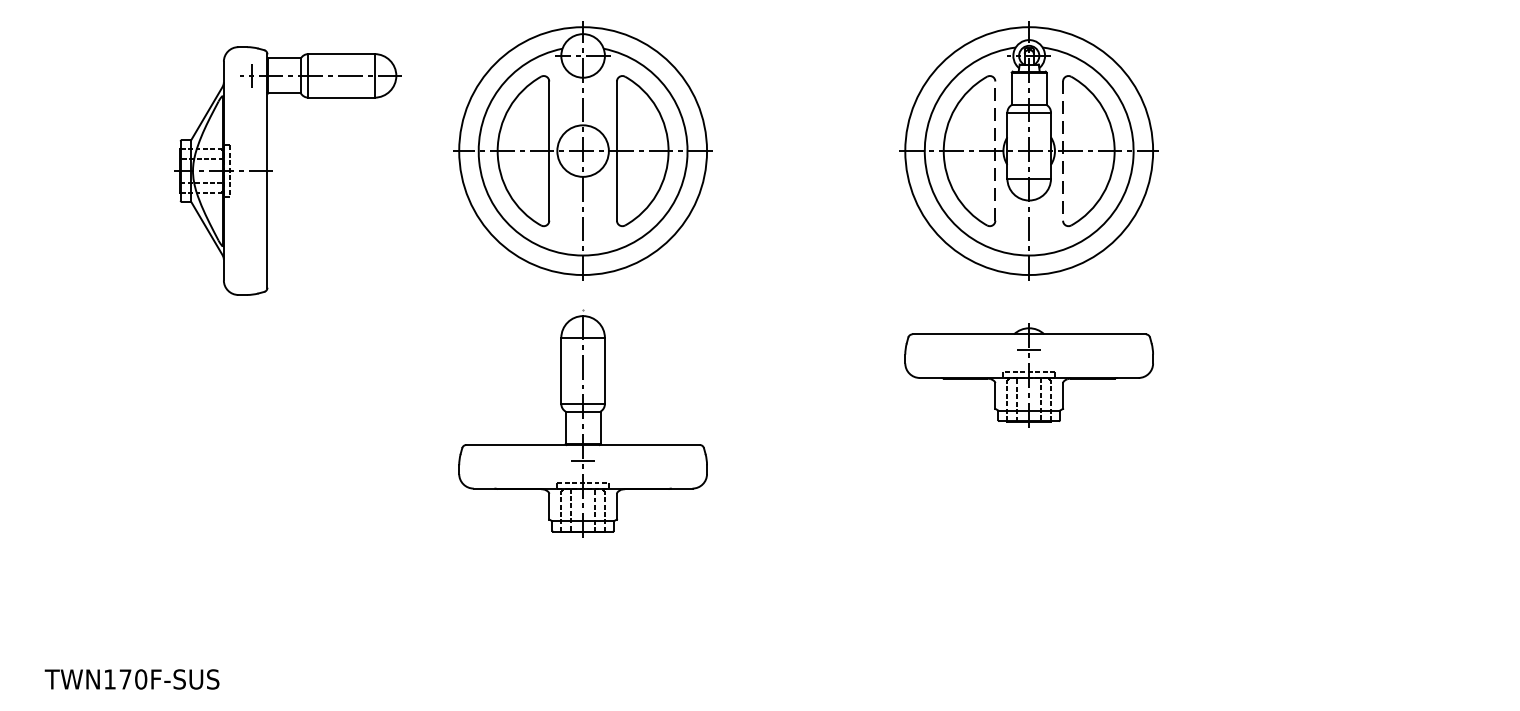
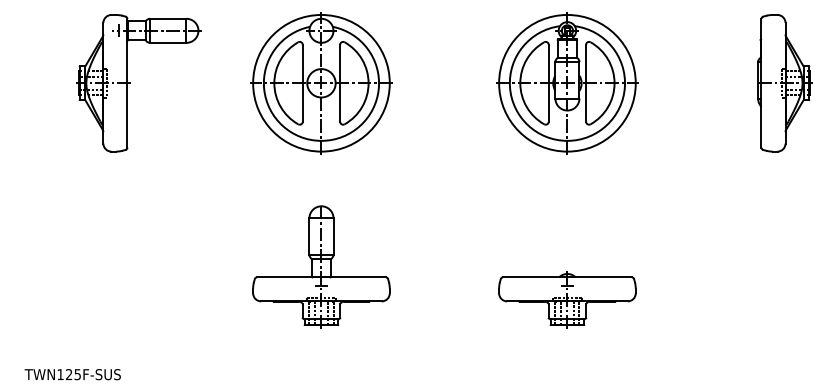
line: (994, 149) -> (548, 82), dashed -> solid
line: (1063, 151) -> (586, 83), dashed -> solid
part: (1422, 151) -> (784, 83), added
part: (273, 171) -> (130, 83), moved
part: (1029, 374) -> (567, 299), moved
part: (583, 425) -> (321, 266), moved
text: (133, 679) -> (73, 374), TWN170F-SUS -> TWN125F-SUS

